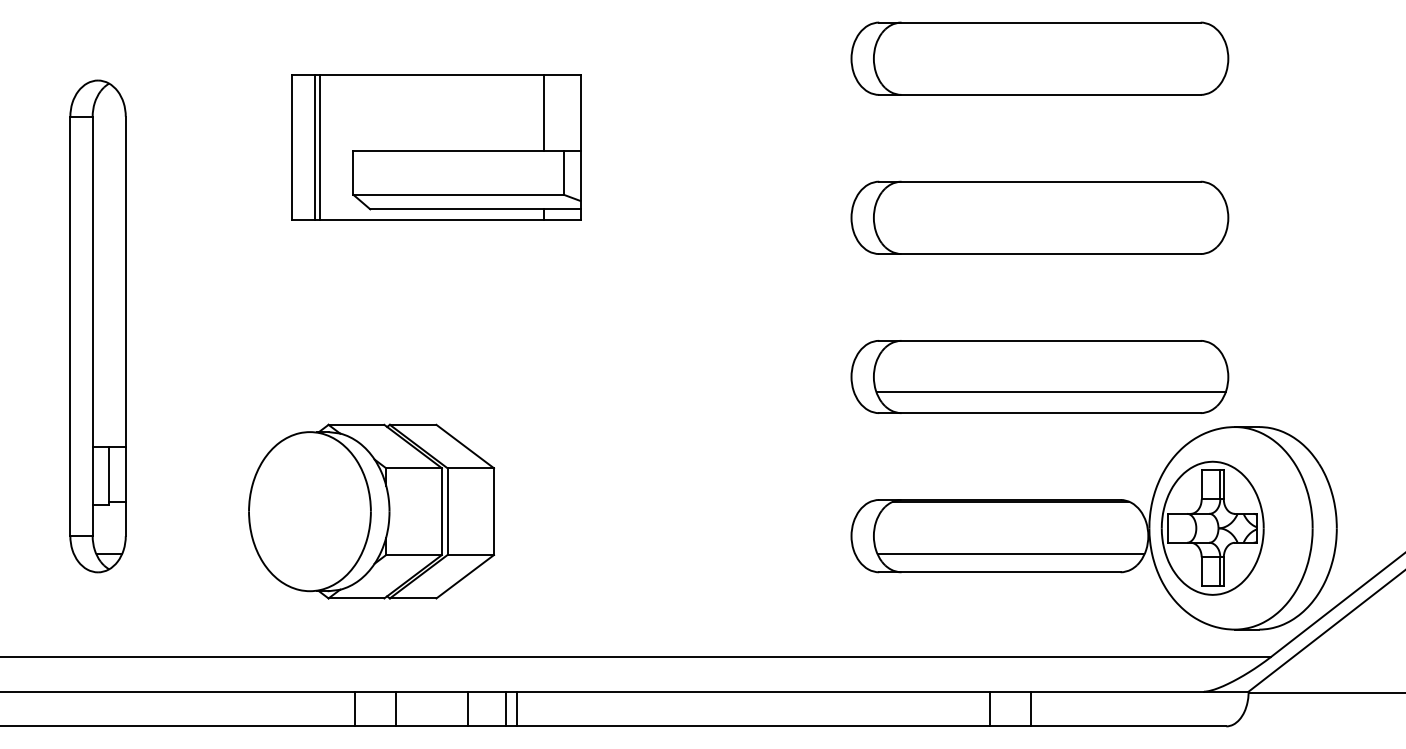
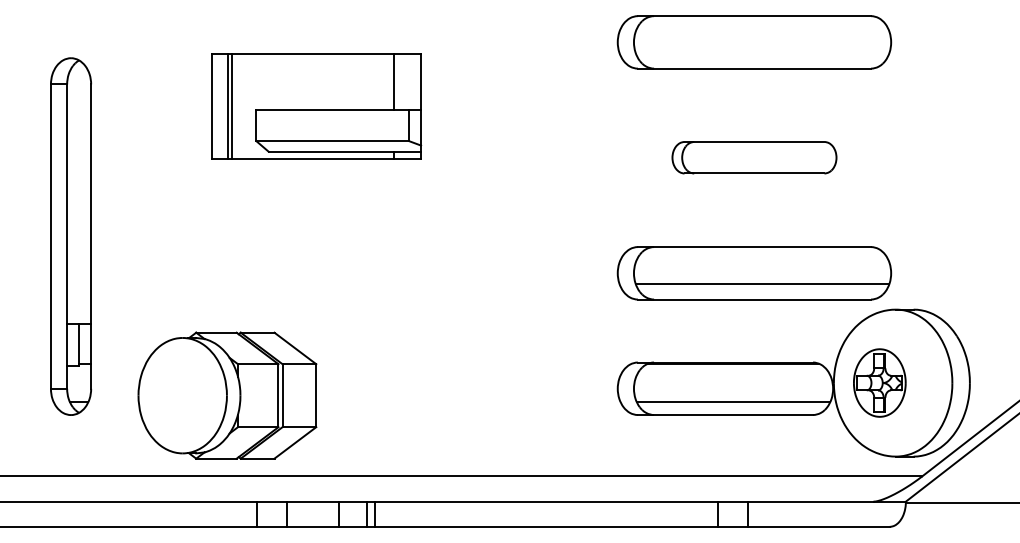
part: (1039, 217) -> (754, 157), size x0.6
part: (371, 511) -> (227, 395), moved
part: (1212, 527) -> (879, 382), size x0.7

